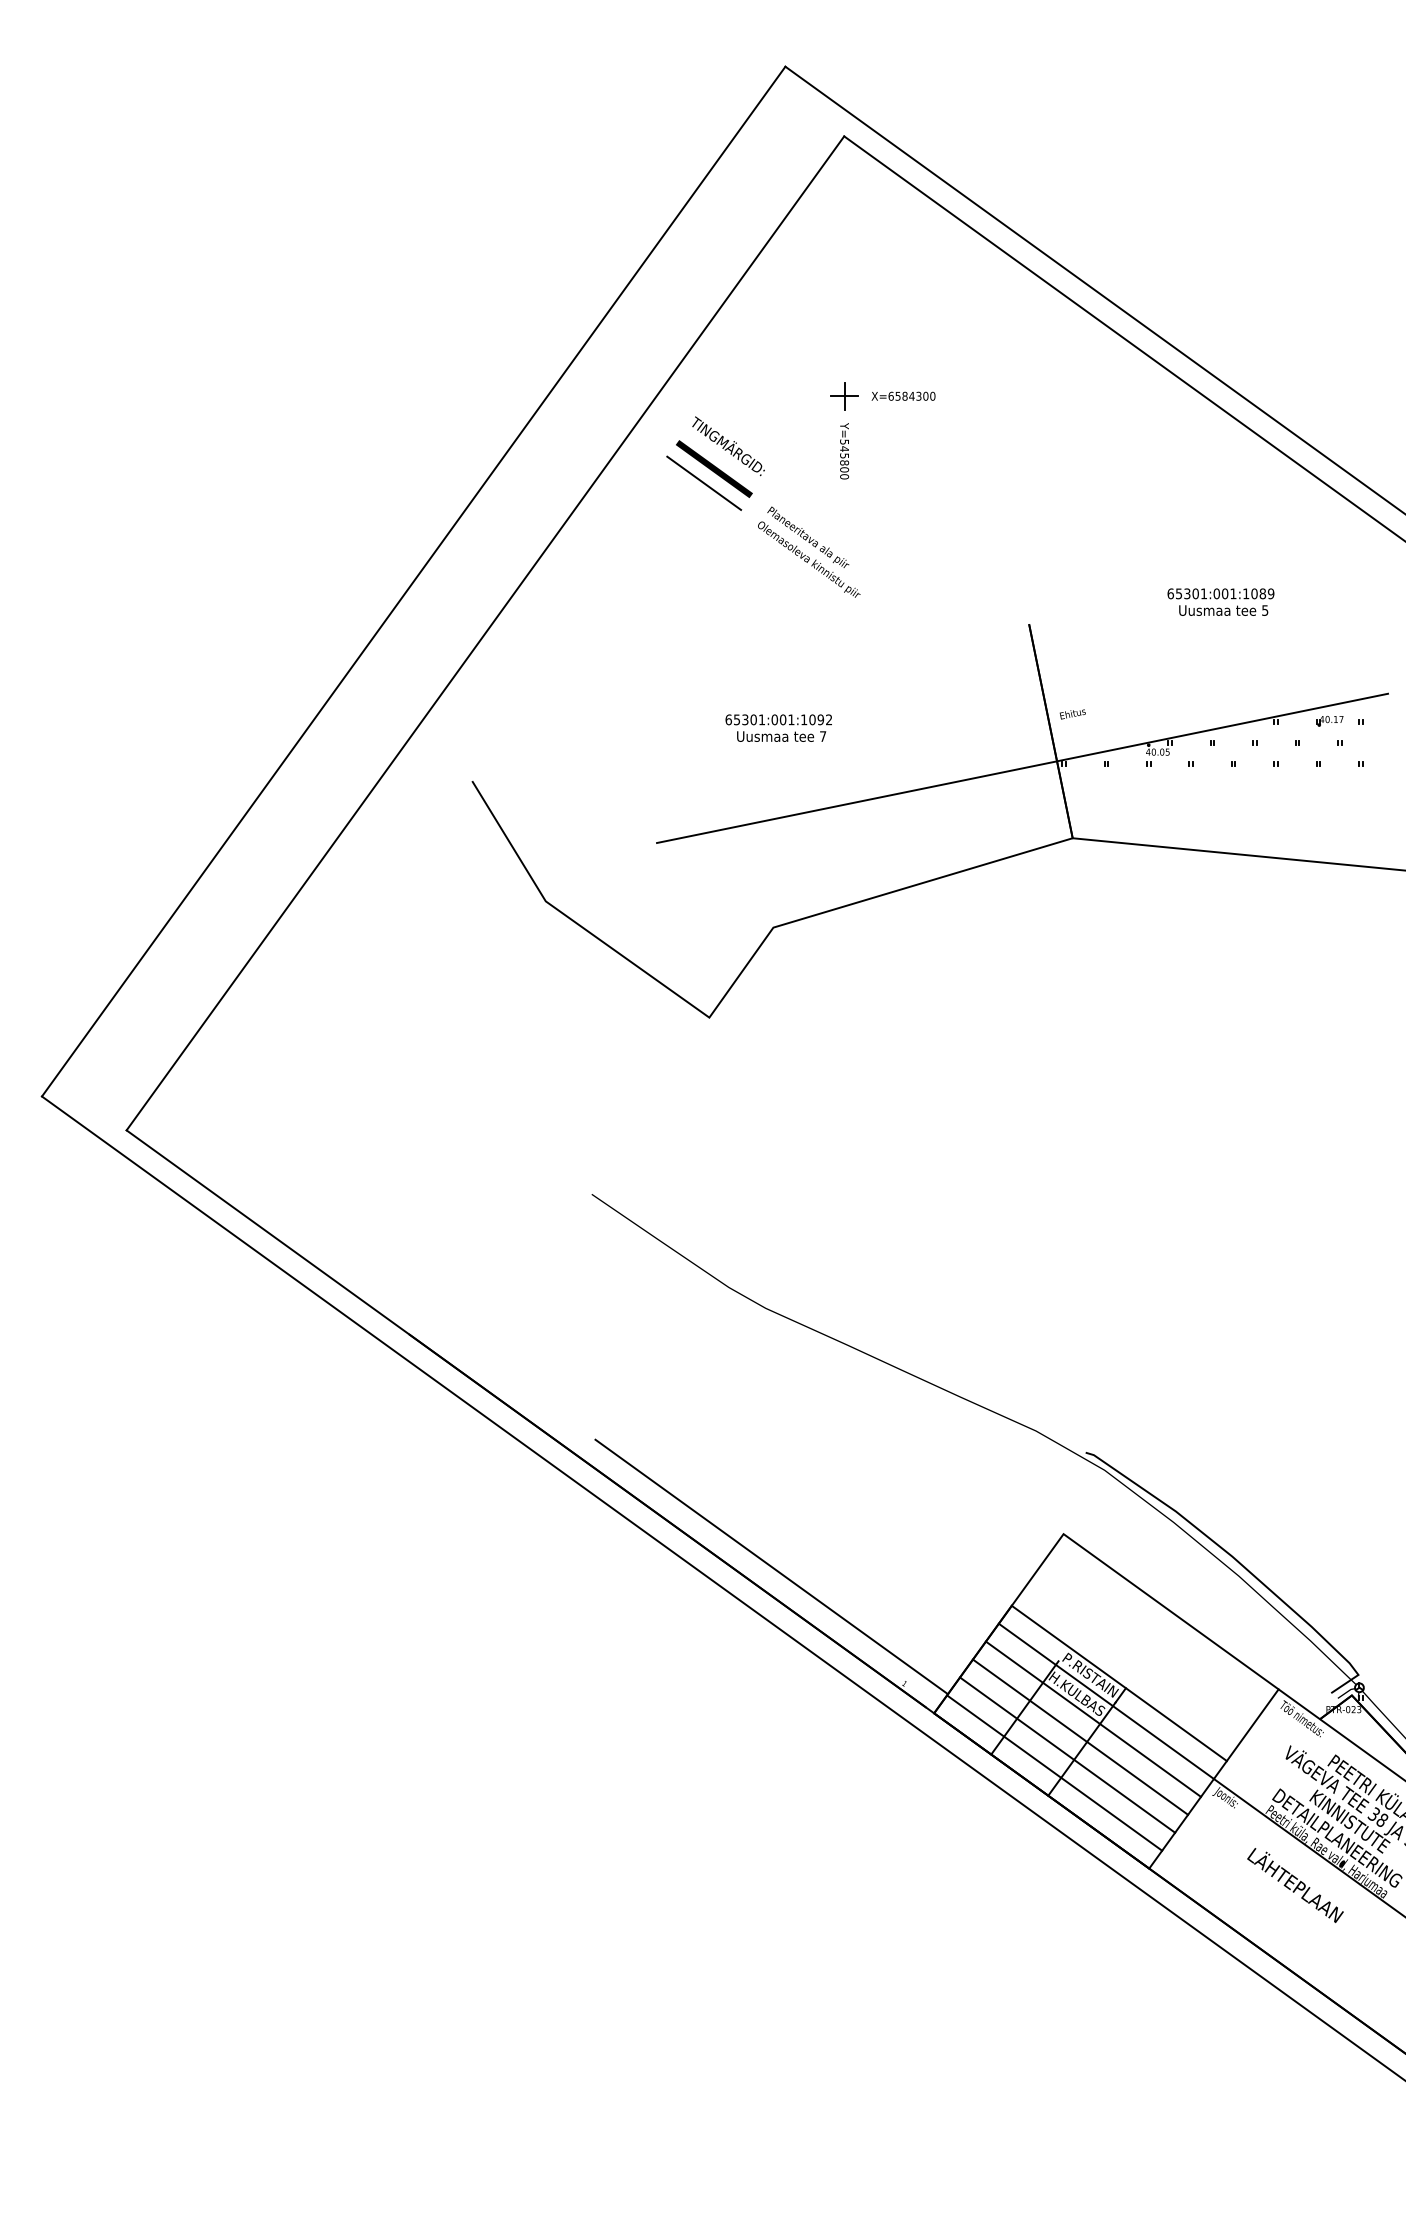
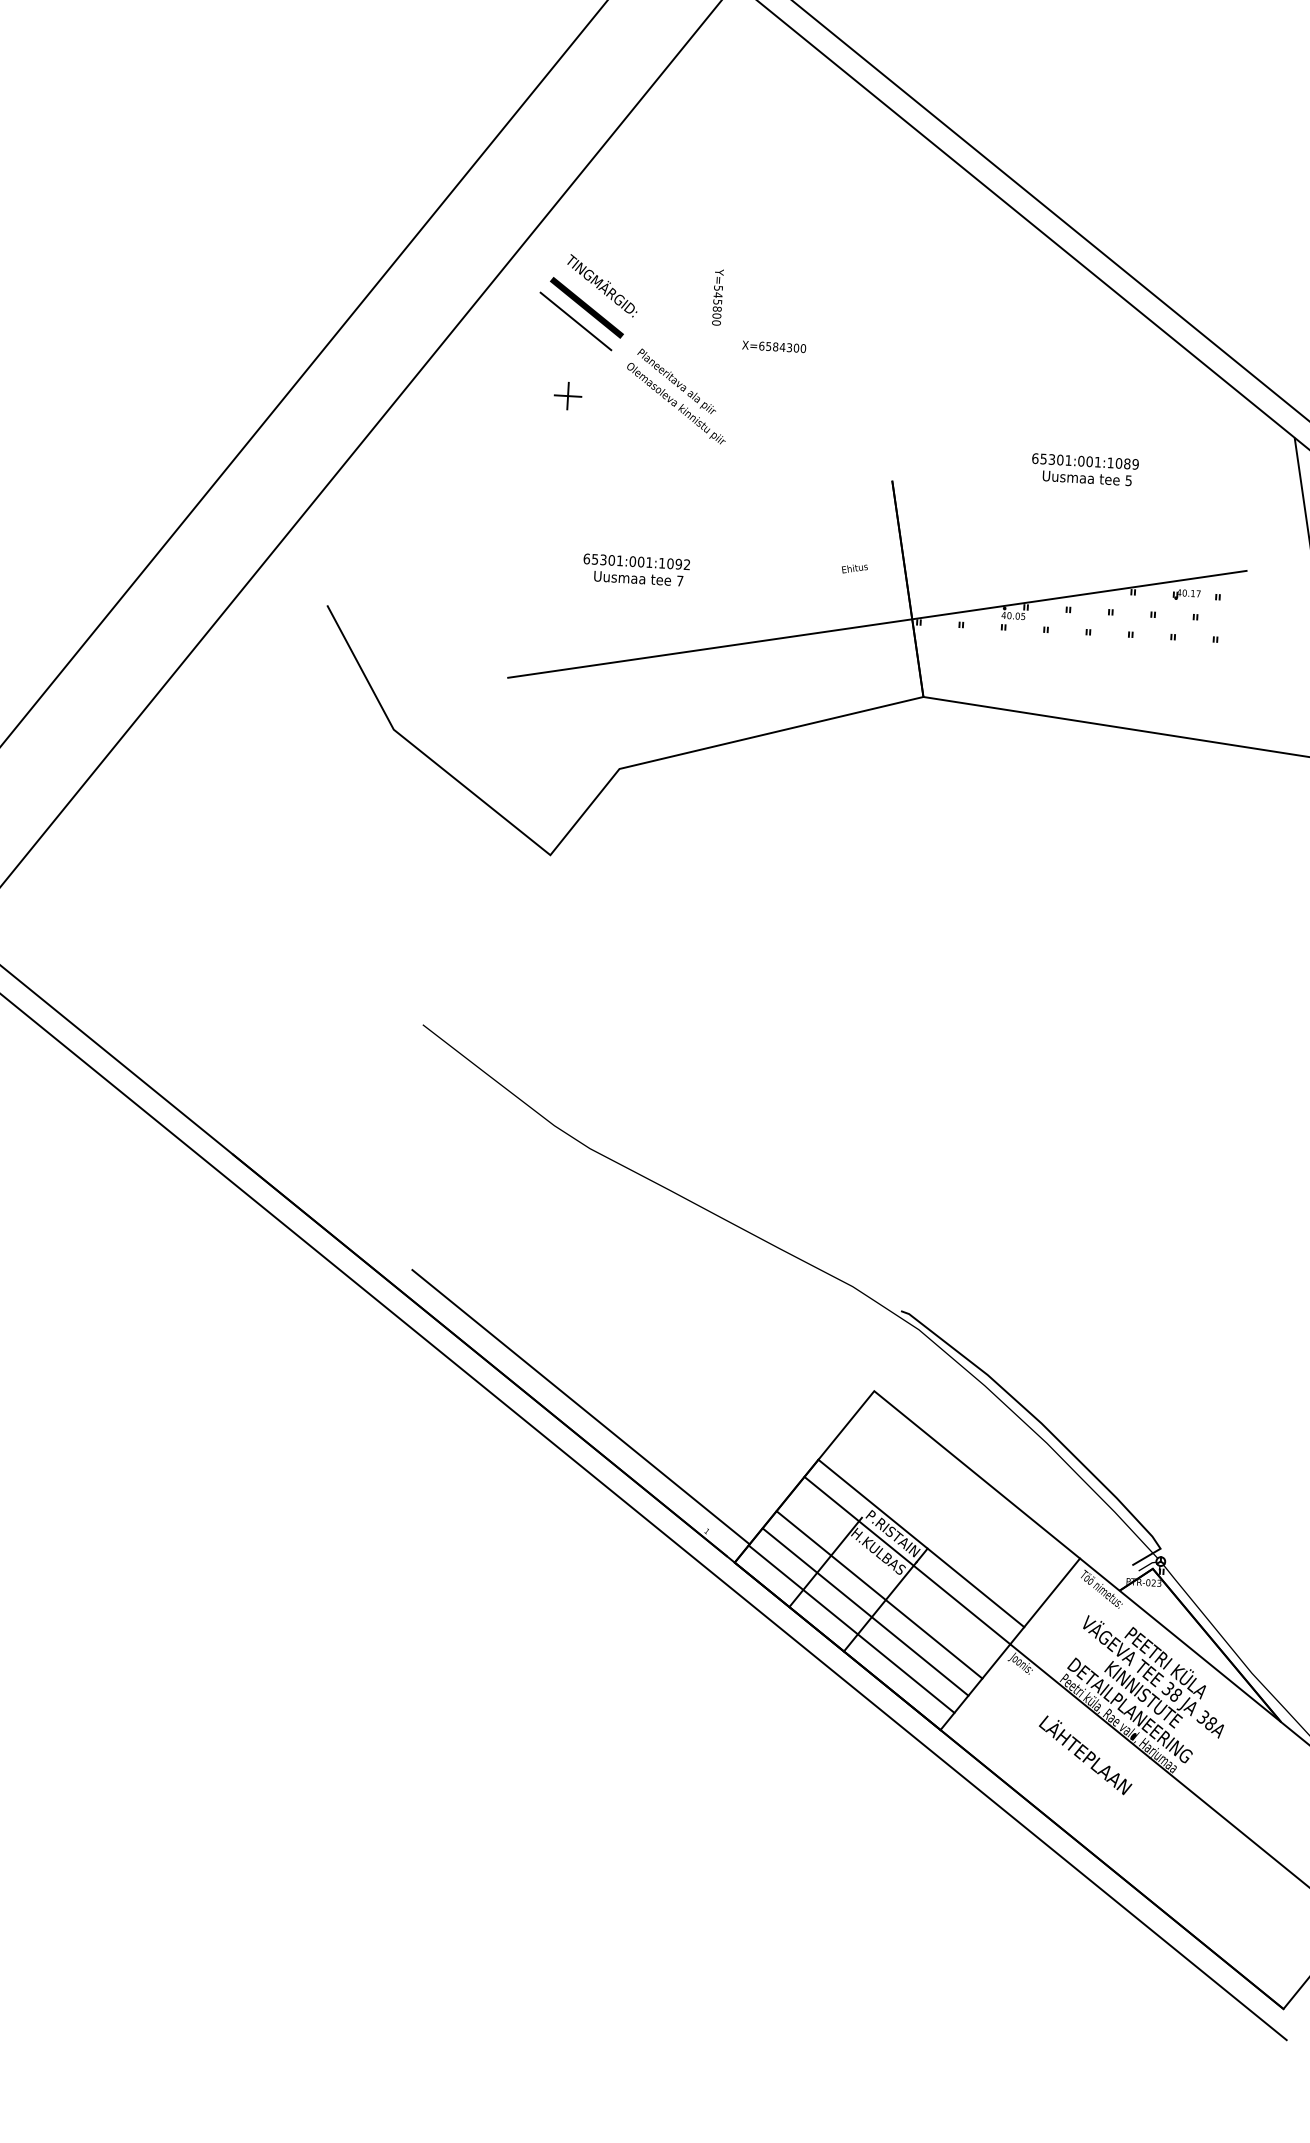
text: (903, 395) -> (774, 346), moved
part: (844, 396) -> (567, 396), moved
text: (1072, 714) -> (854, 569), moved
line: (1093, 1718) -> (893, 1576), removed

